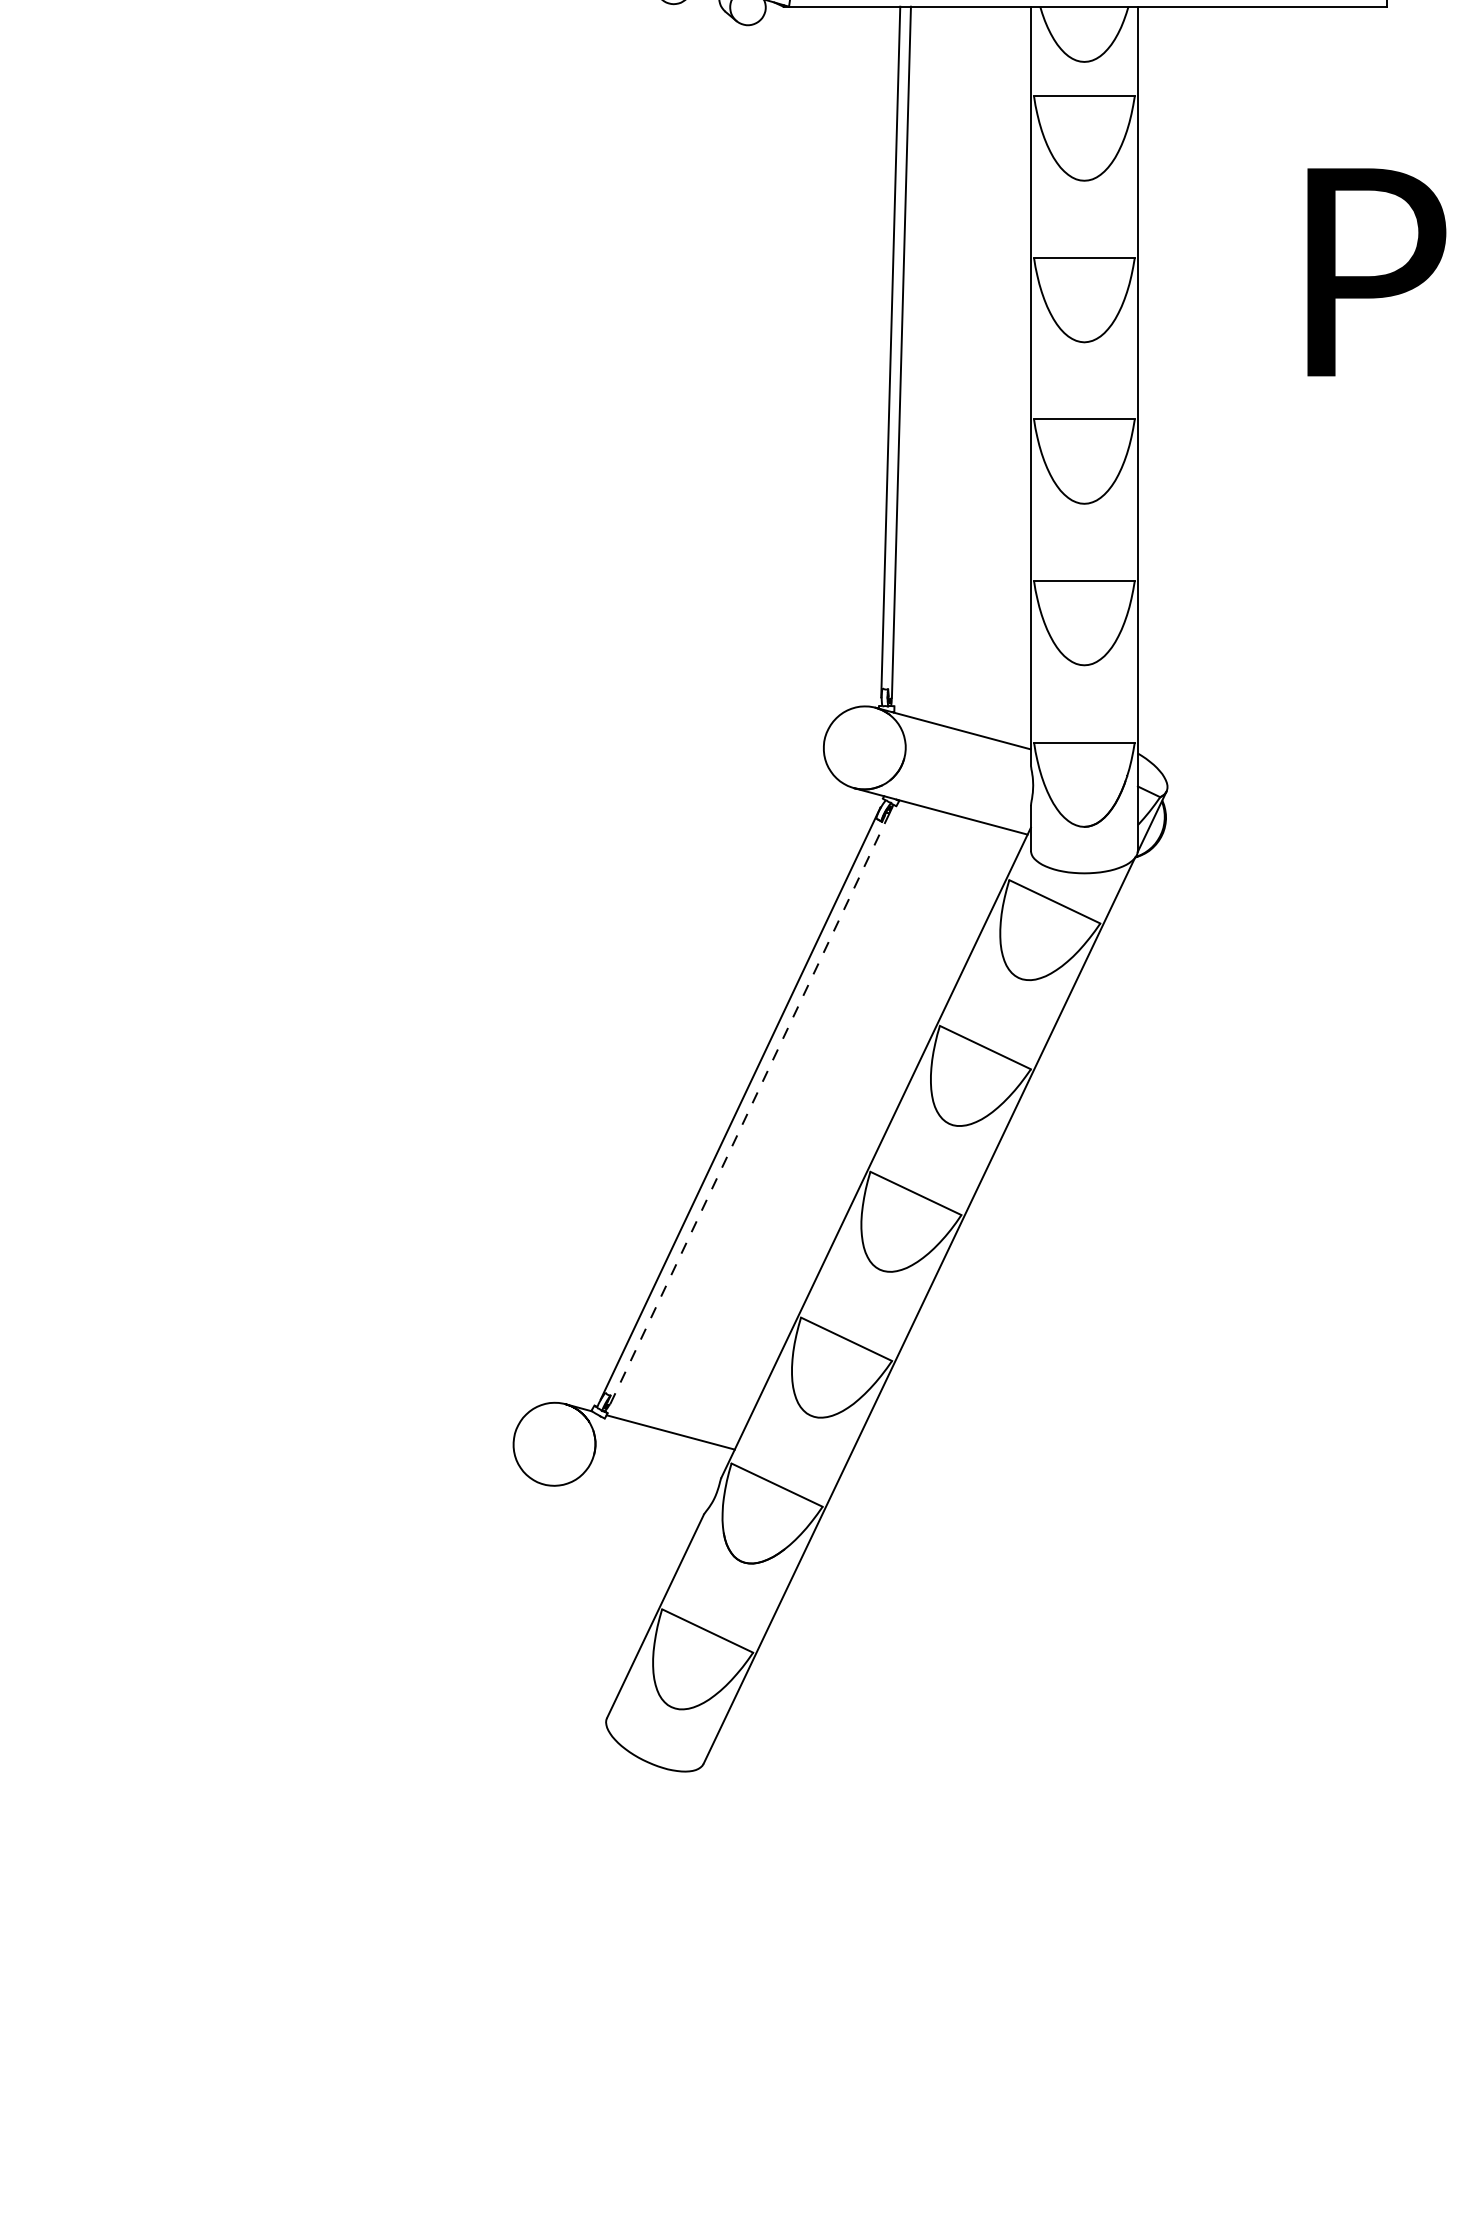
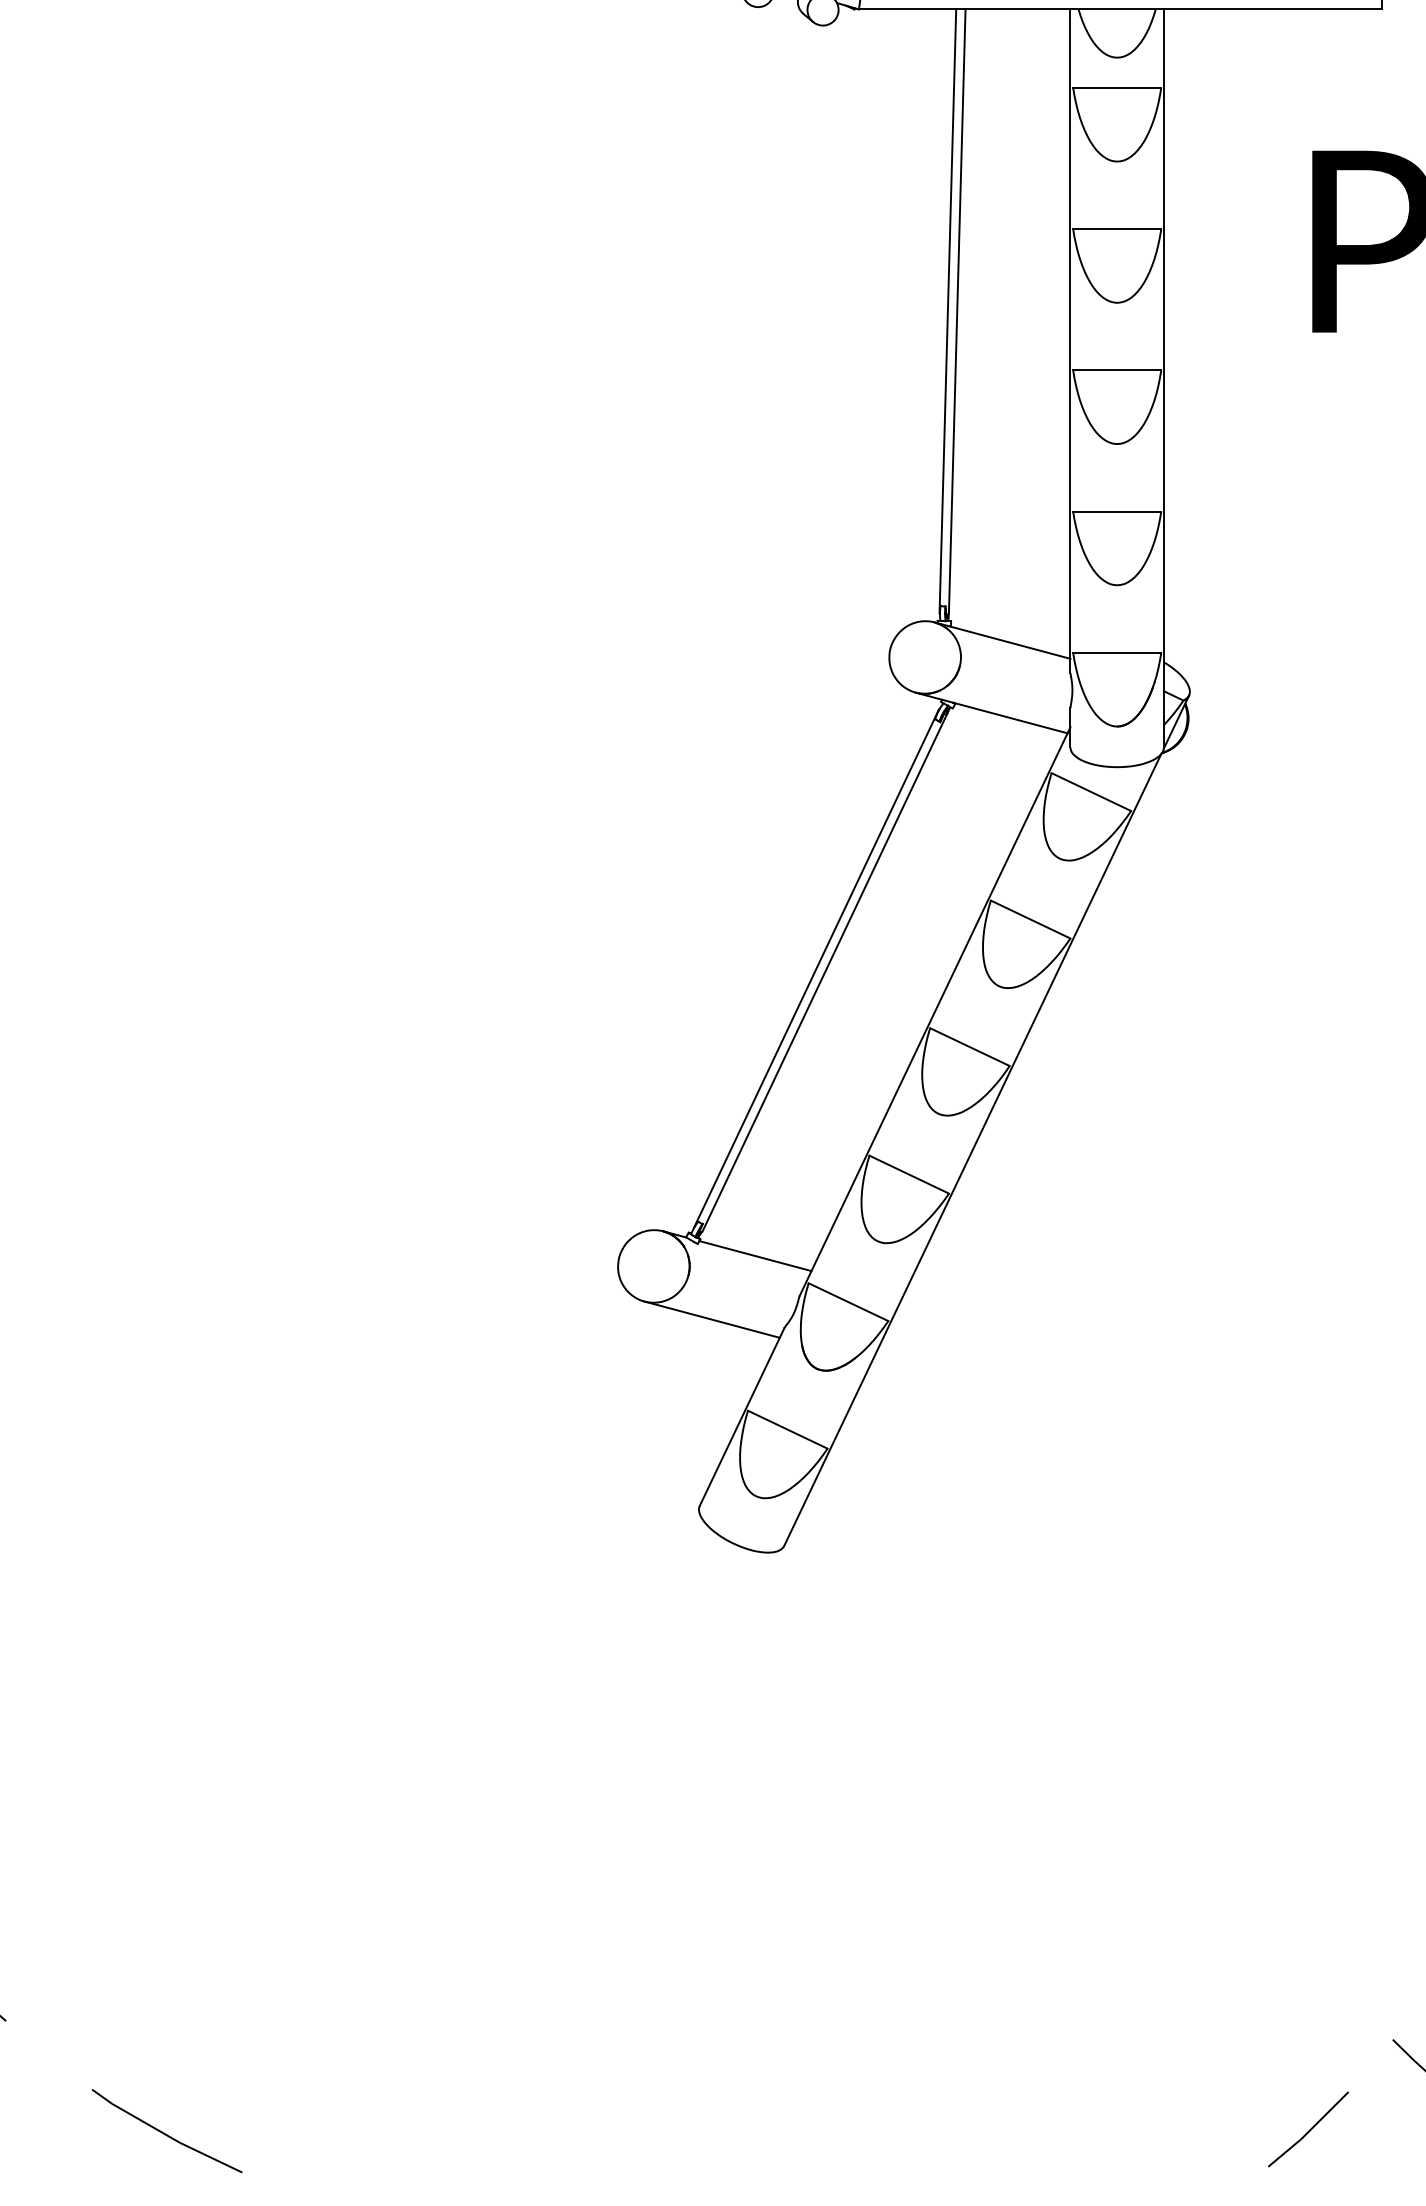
line: (750, 1108) -> (825, 972), dashed -> solid
line: (620, 1504) -> (711, 1319), added

